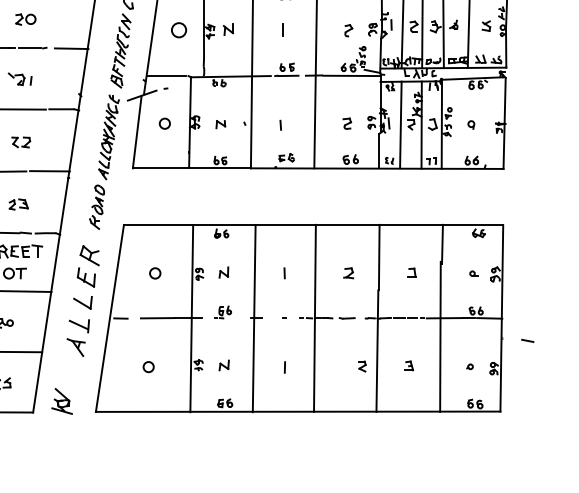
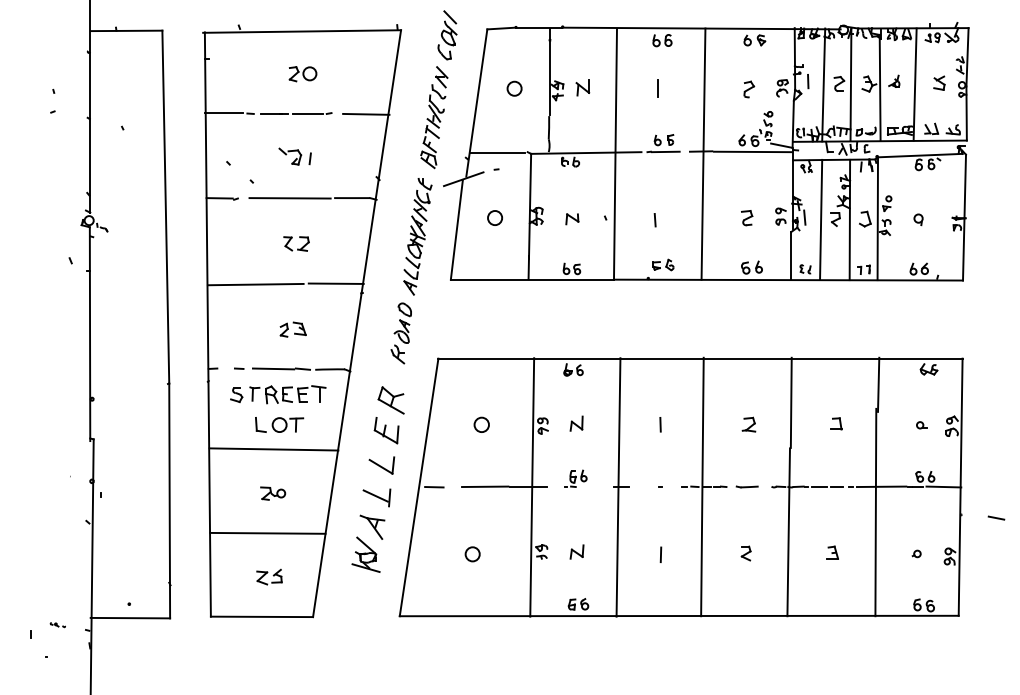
circle: (178, 29) -> (514, 88), size x0.71
part: (362, 366) -> (745, 553), moved
part: (61, 401) -> (365, 554), moved

